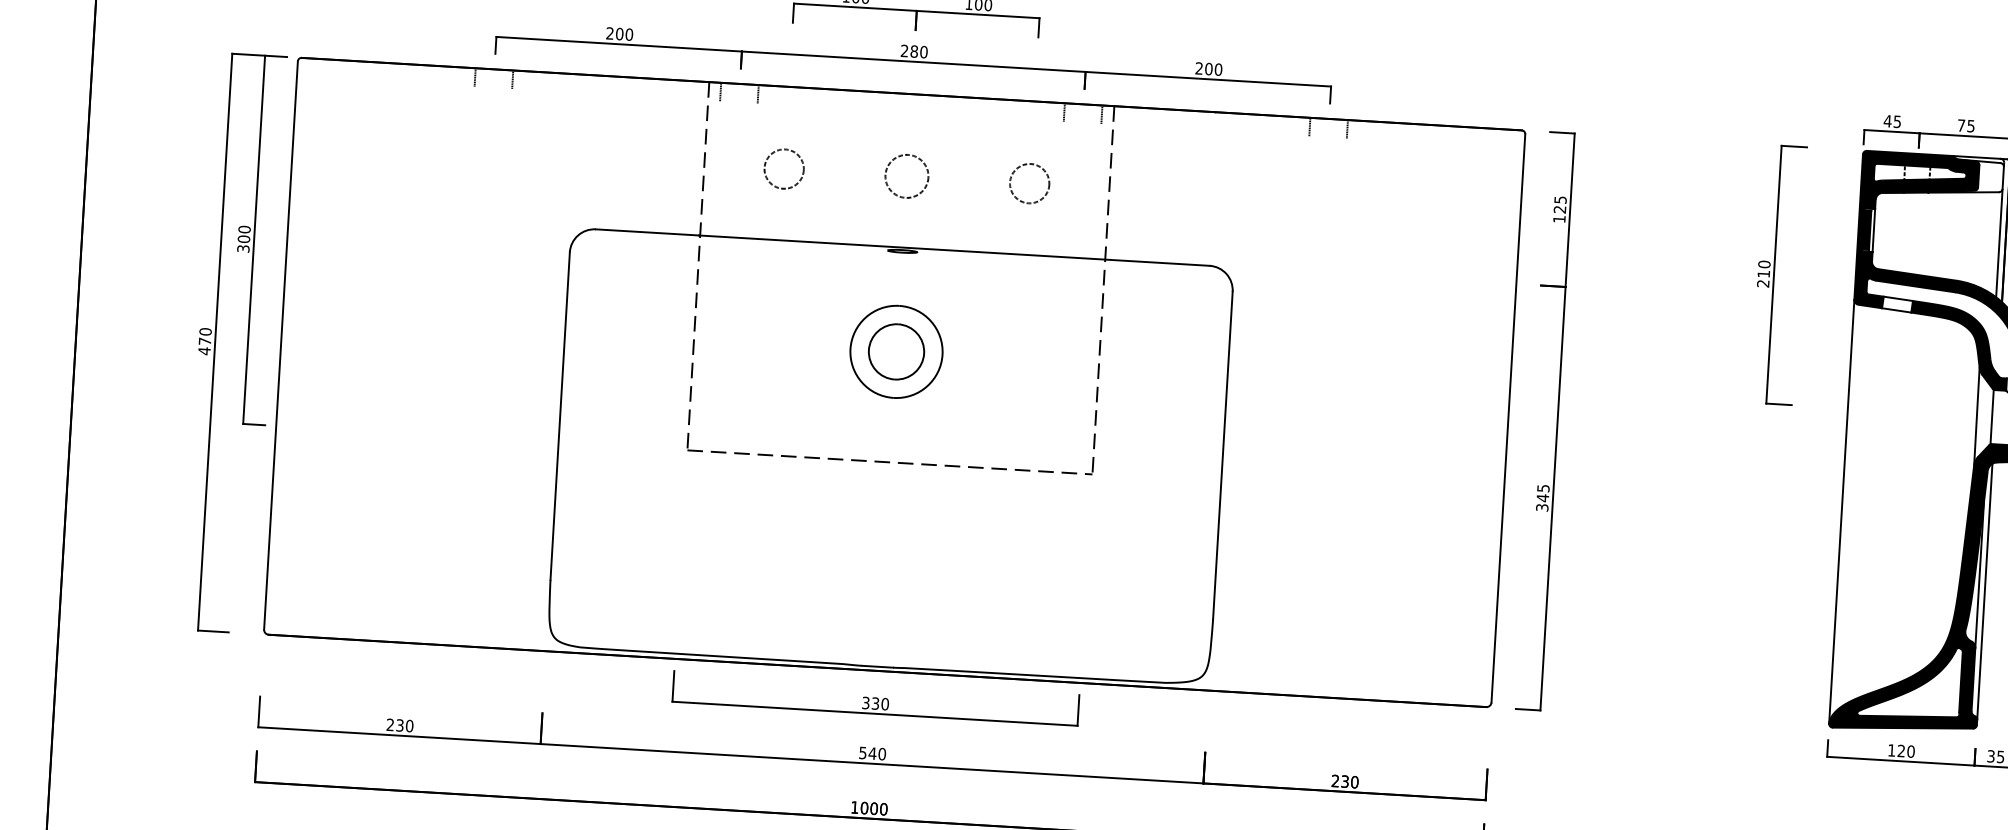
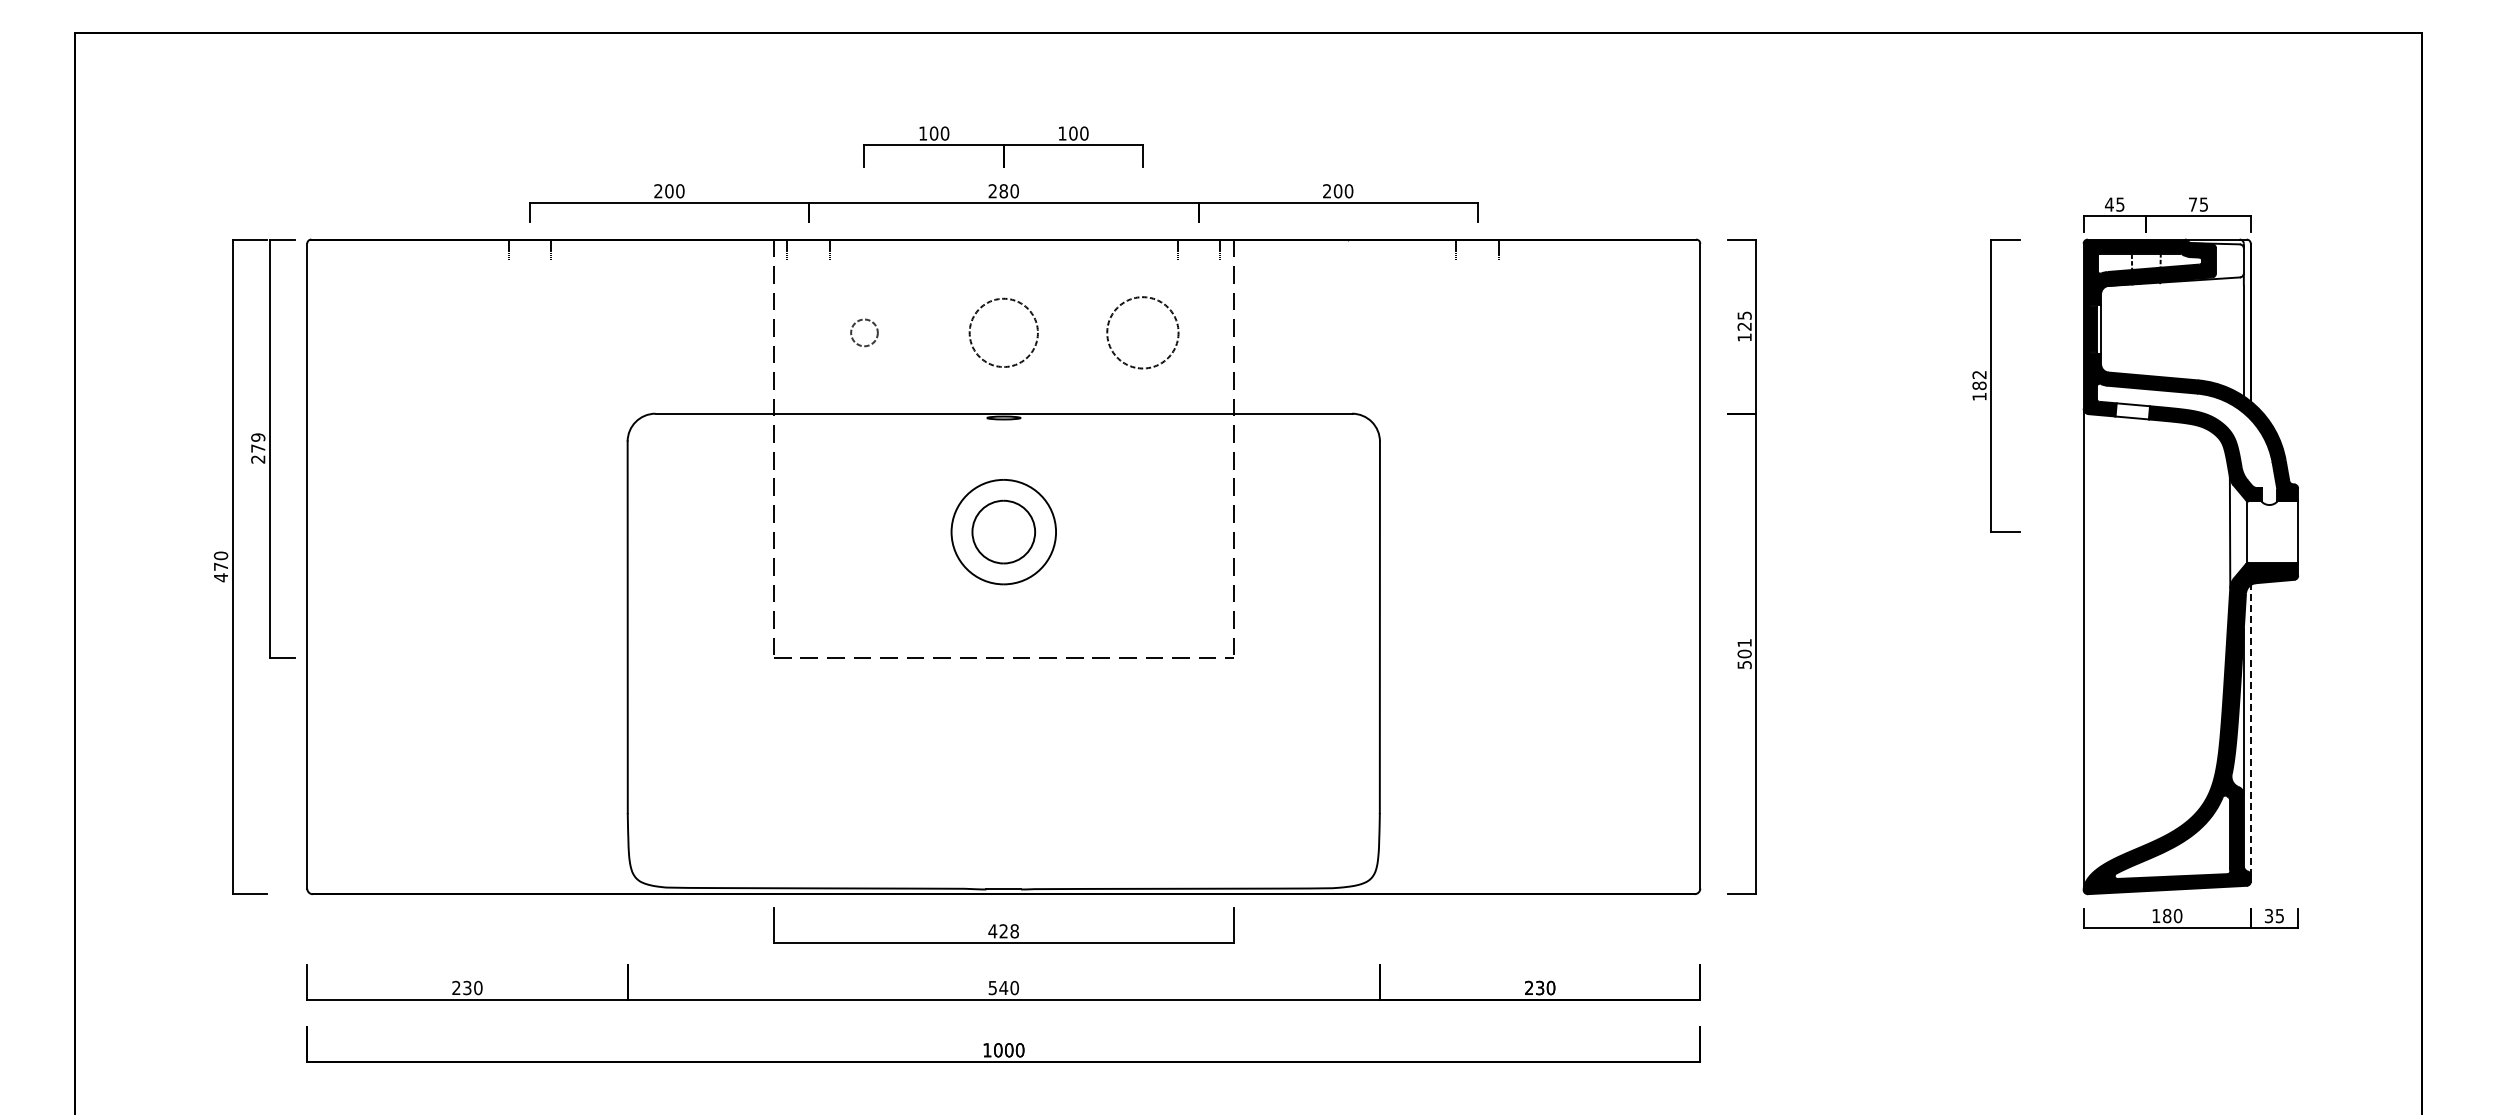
circle: (784, 168) -> (864, 332), size x0.6
circle: (906, 176) -> (1003, 332), size x1.4
circle: (1030, 183) -> (1143, 332), size x1.6
text: (244, 239) -> (258, 448), 300 -> 279
text: (1763, 273) -> (1979, 385), 210 -> 182
text: (1542, 497) -> (1744, 653), 345 -> 501
line: (1984, 591) -> (2250, 729), solid -> dashed
text: (875, 703) -> (1003, 931), 330 -> 428
text: (1901, 751) -> (2167, 916), 120 -> 180

